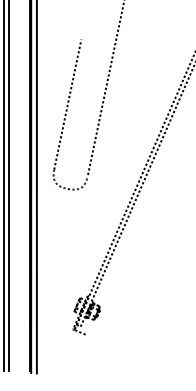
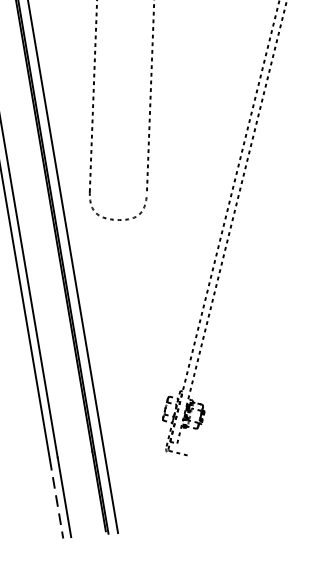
line: (4, 347) -> (57, 499), solid -> dashed

